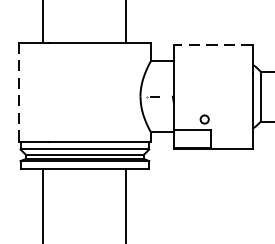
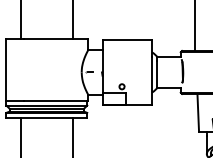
line: (213, 44) -> (127, 39), dashed -> solid
line: (19, 93) -> (5, 70), dashed -> solid

